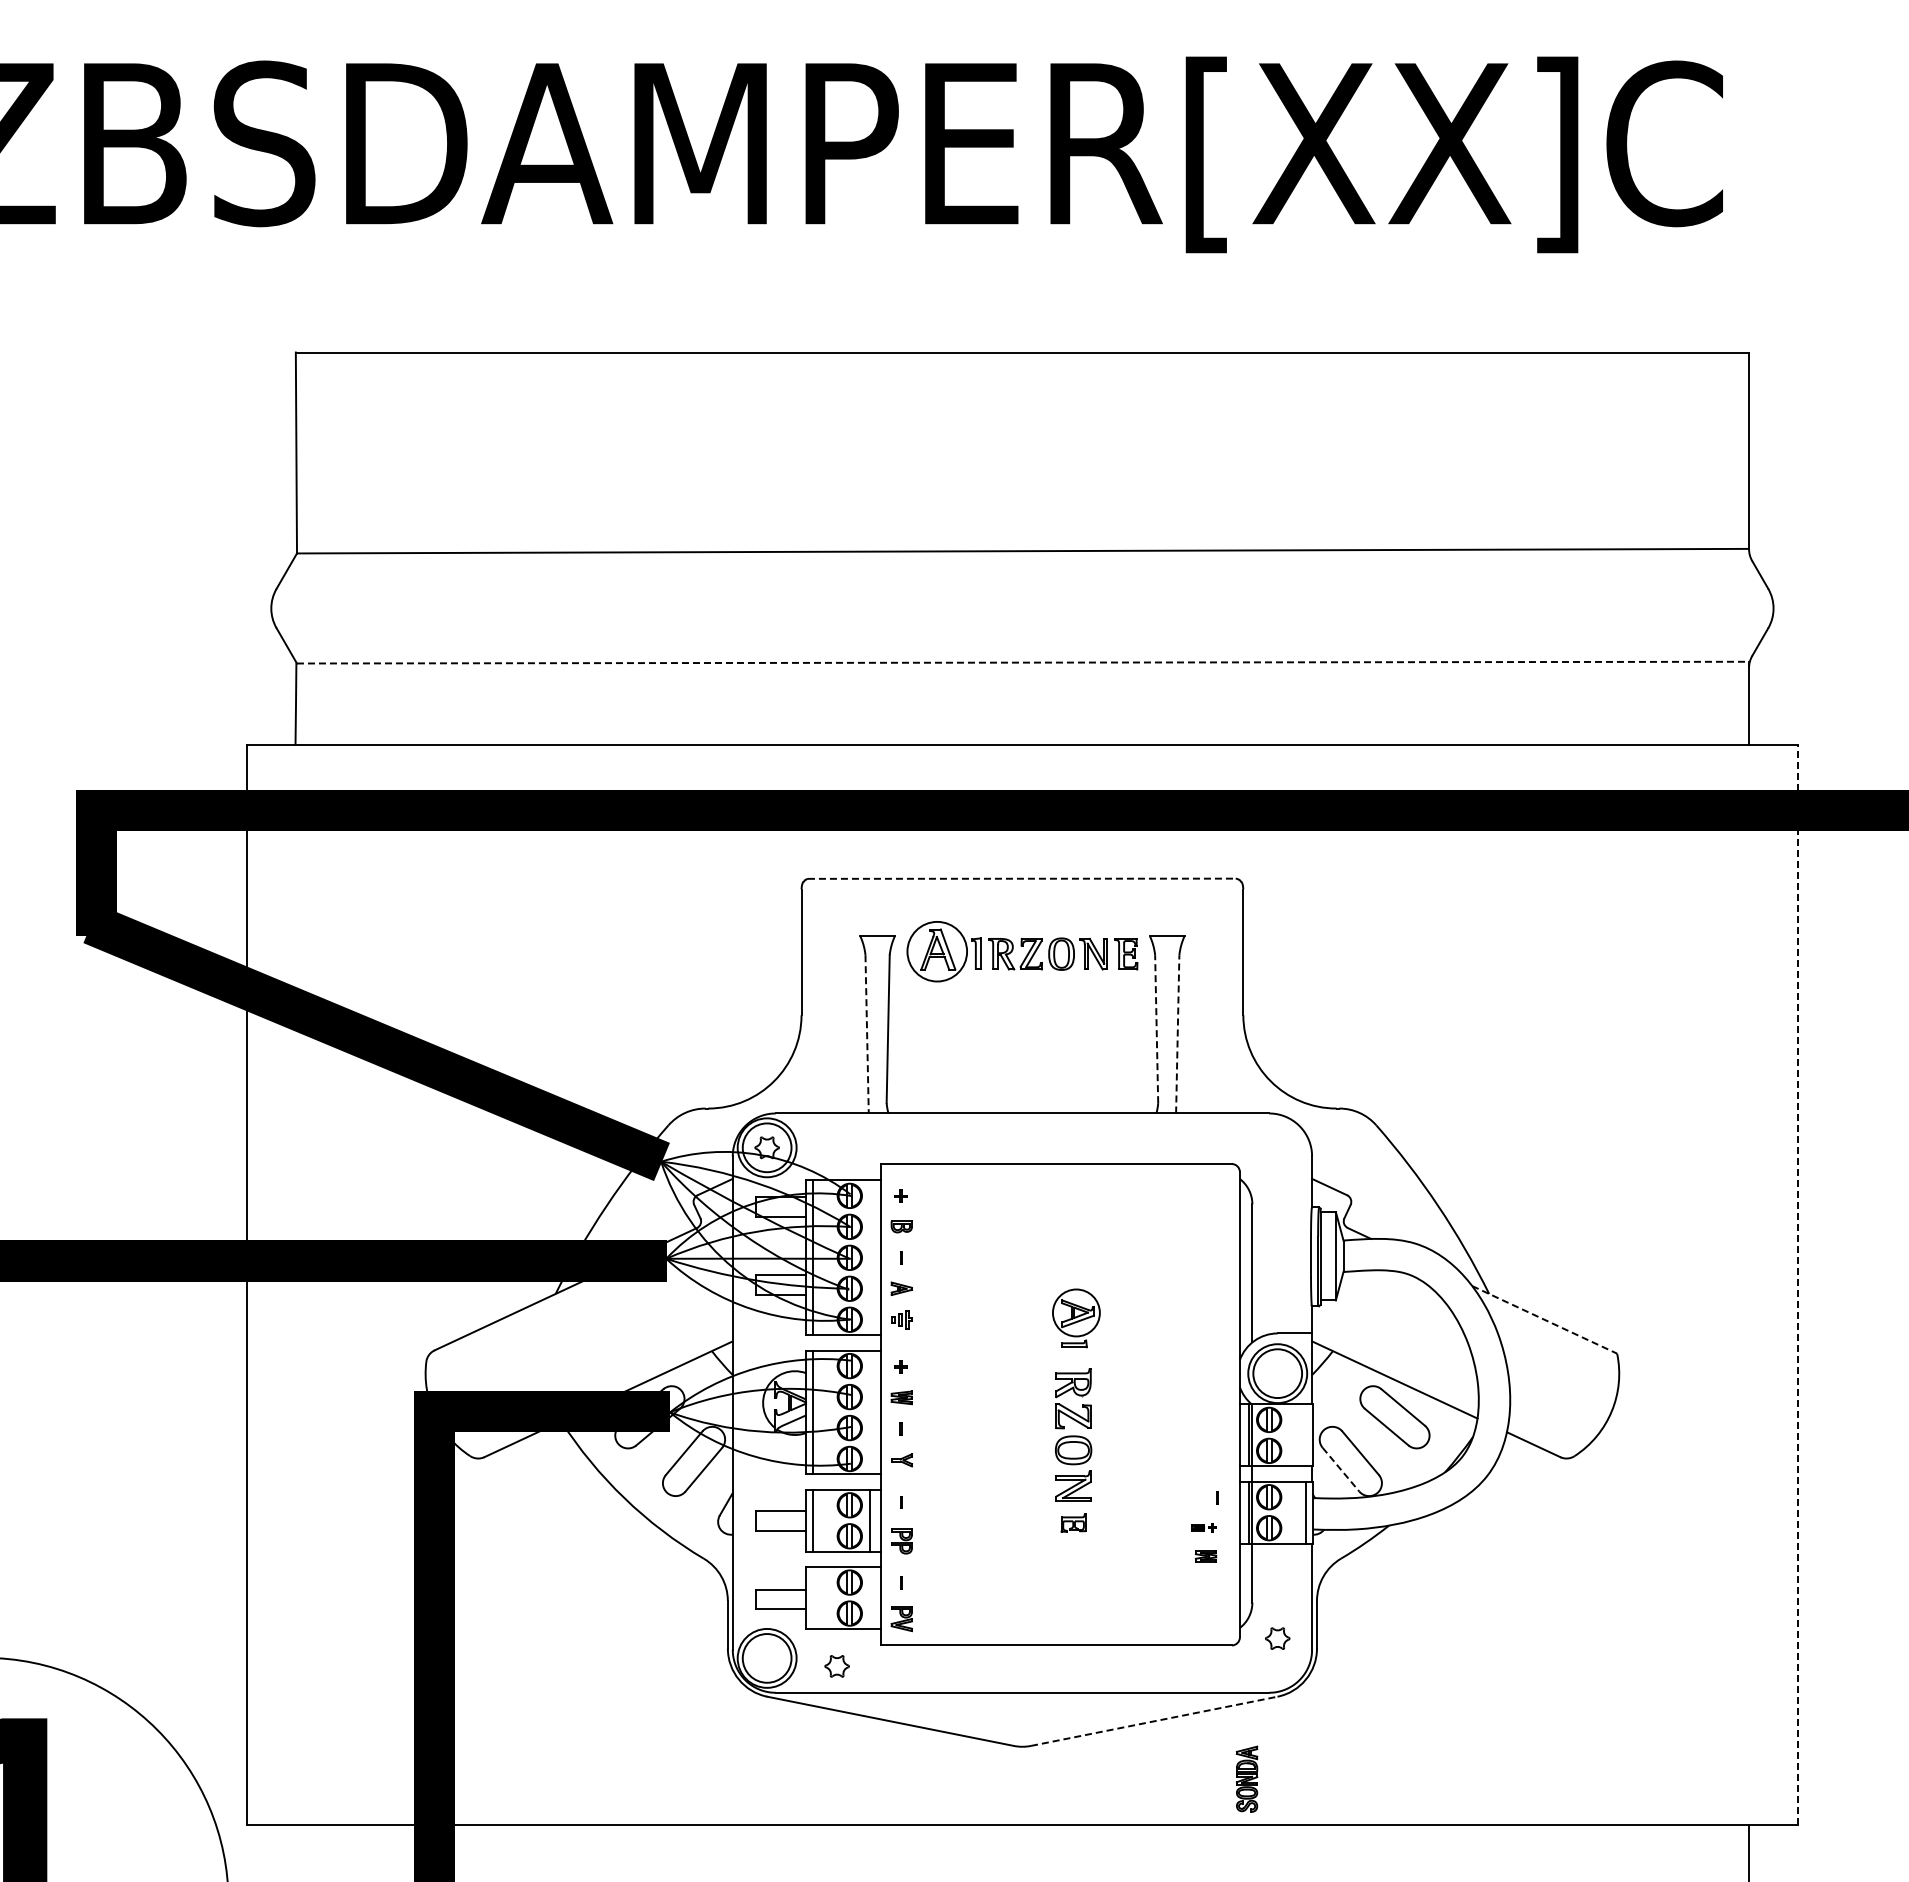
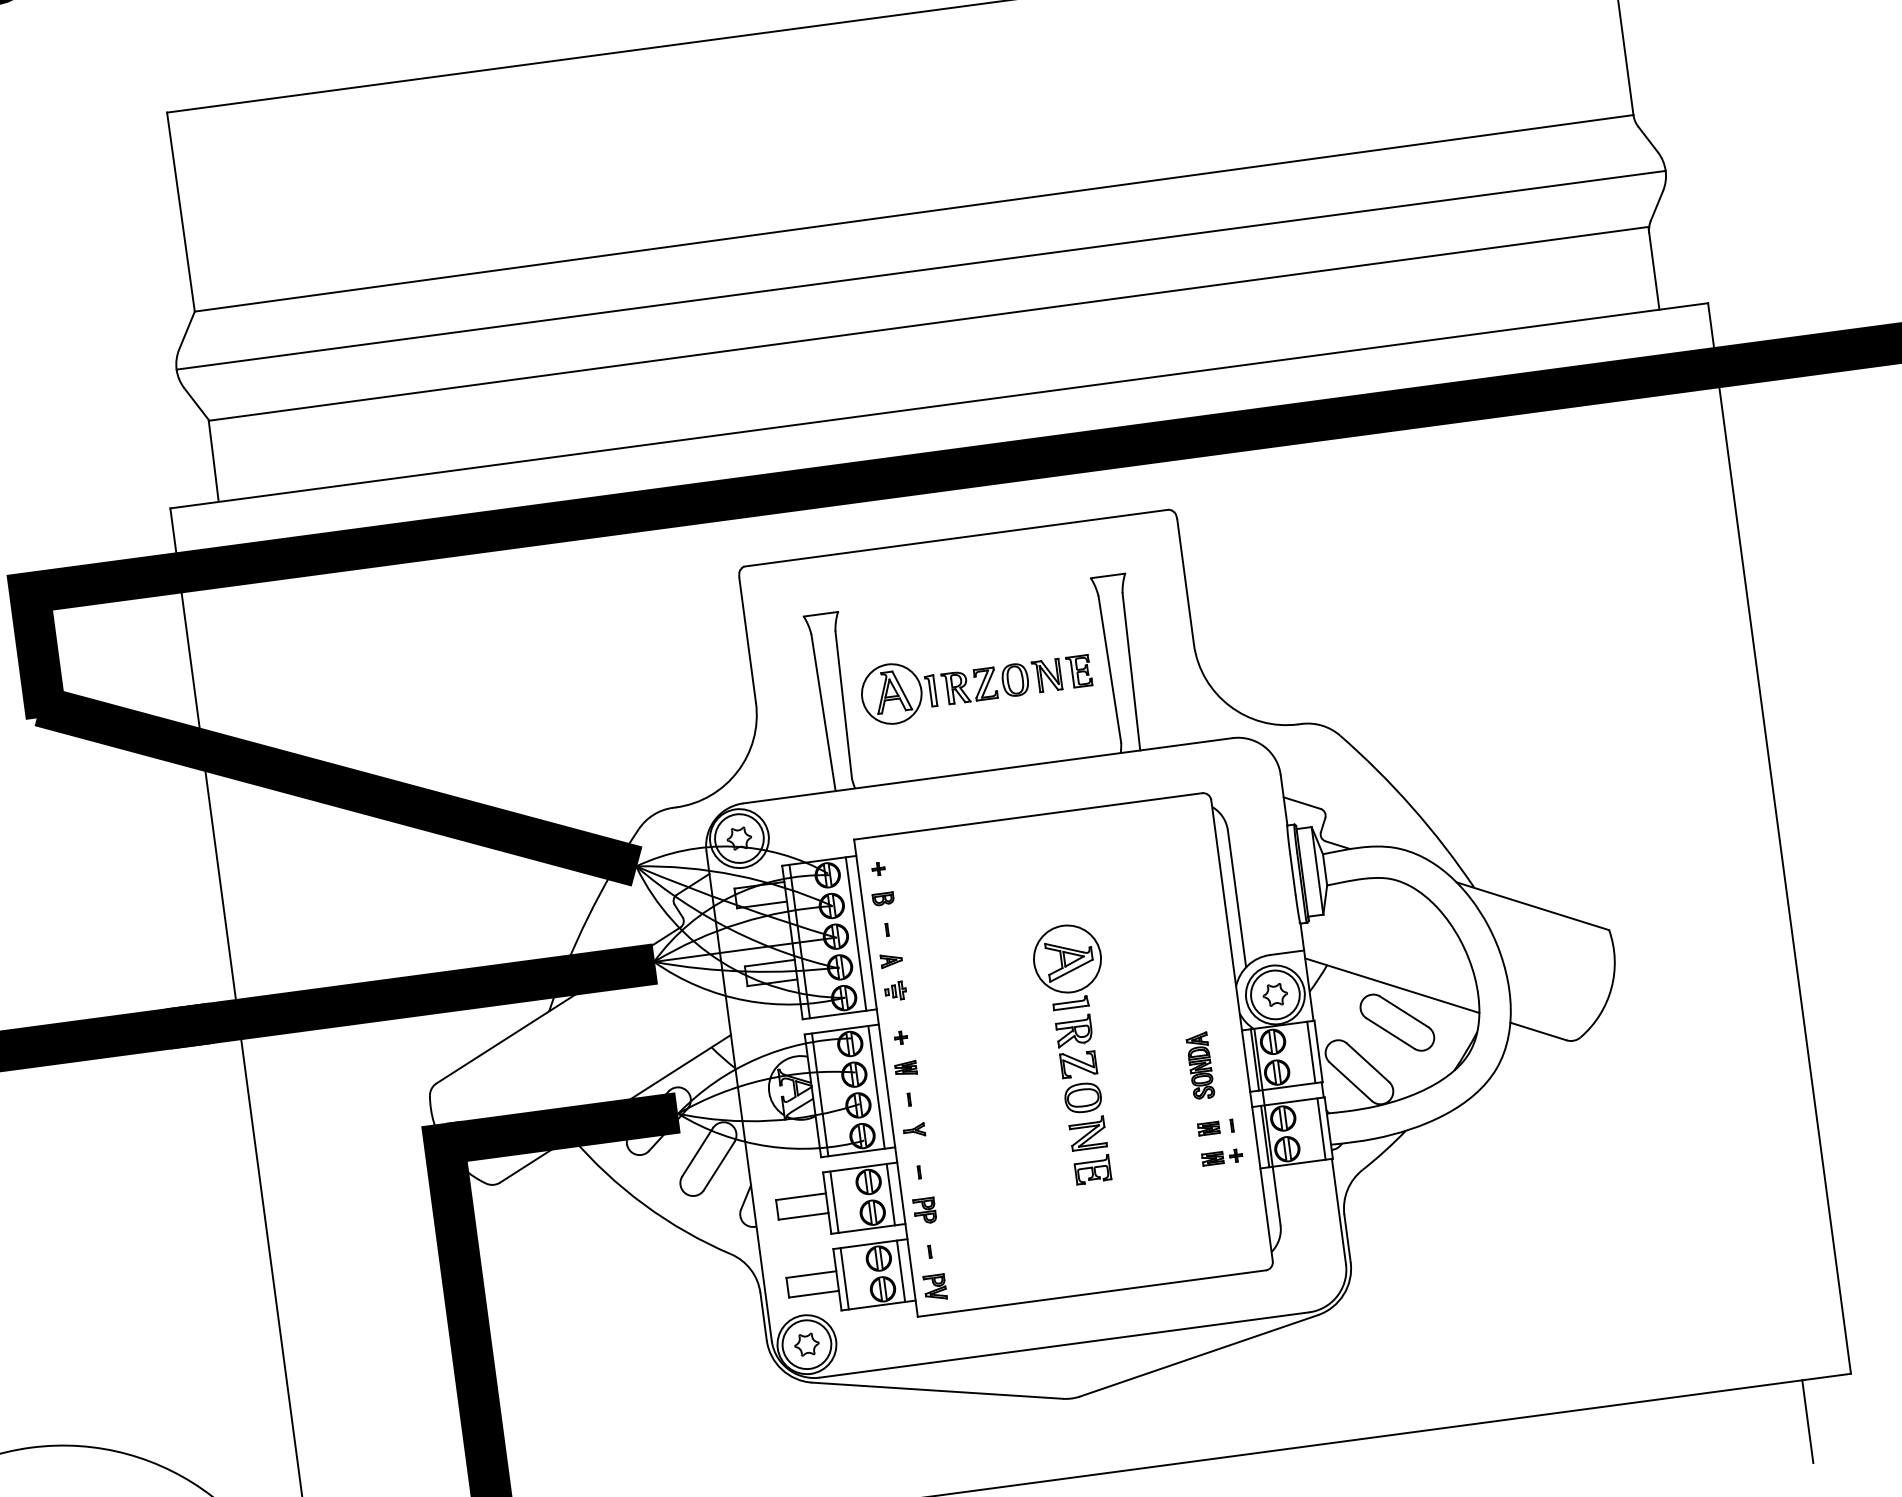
line: (1022, 608) -> (921, 270), added
line: (1023, 662) -> (929, 323), dashed -> solid
line: (1021, 878) -> (955, 537), dashed -> solid
part: (1022, 951) -> (976, 682), moved
line: (1156, 1029) -> (1109, 669), dashed -> solid
line: (1177, 1033) -> (1131, 671), dashed -> solid
line: (867, 1034) -> (823, 712), dashed -> solid
line: (870, 1257) -> (856, 933), added
line: (1798, 1284) -> (1779, 837), dashed -> solid
part: (1076, 1318) -> (1068, 966), size x1.43
line: (1544, 1319) -> (1532, 905), dashed -> solid
line: (870, 1412) -> (876, 1087), added
line: (1305, 1435) -> (1311, 1052), added
line: (1341, 1470) -> (1351, 1082), dashed -> solid
part: (1073, 1522) -> (1092, 1169), size x1.43
part: (1203, 1527) -> (1222, 1157), size x1.67
part: (1206, 1556) -> (1209, 1128), moved
line: (813, 1598) -> (844, 1279), added
line: (870, 1598) -> (901, 1271), added
part: (1277, 1638) -> (1275, 994), moved
part: (836, 1666) -> (806, 1344), moved
line: (1154, 1721) -> (1199, 1356), dashed -> solid
part: (1246, 1778) -> (1199, 1065), moved

